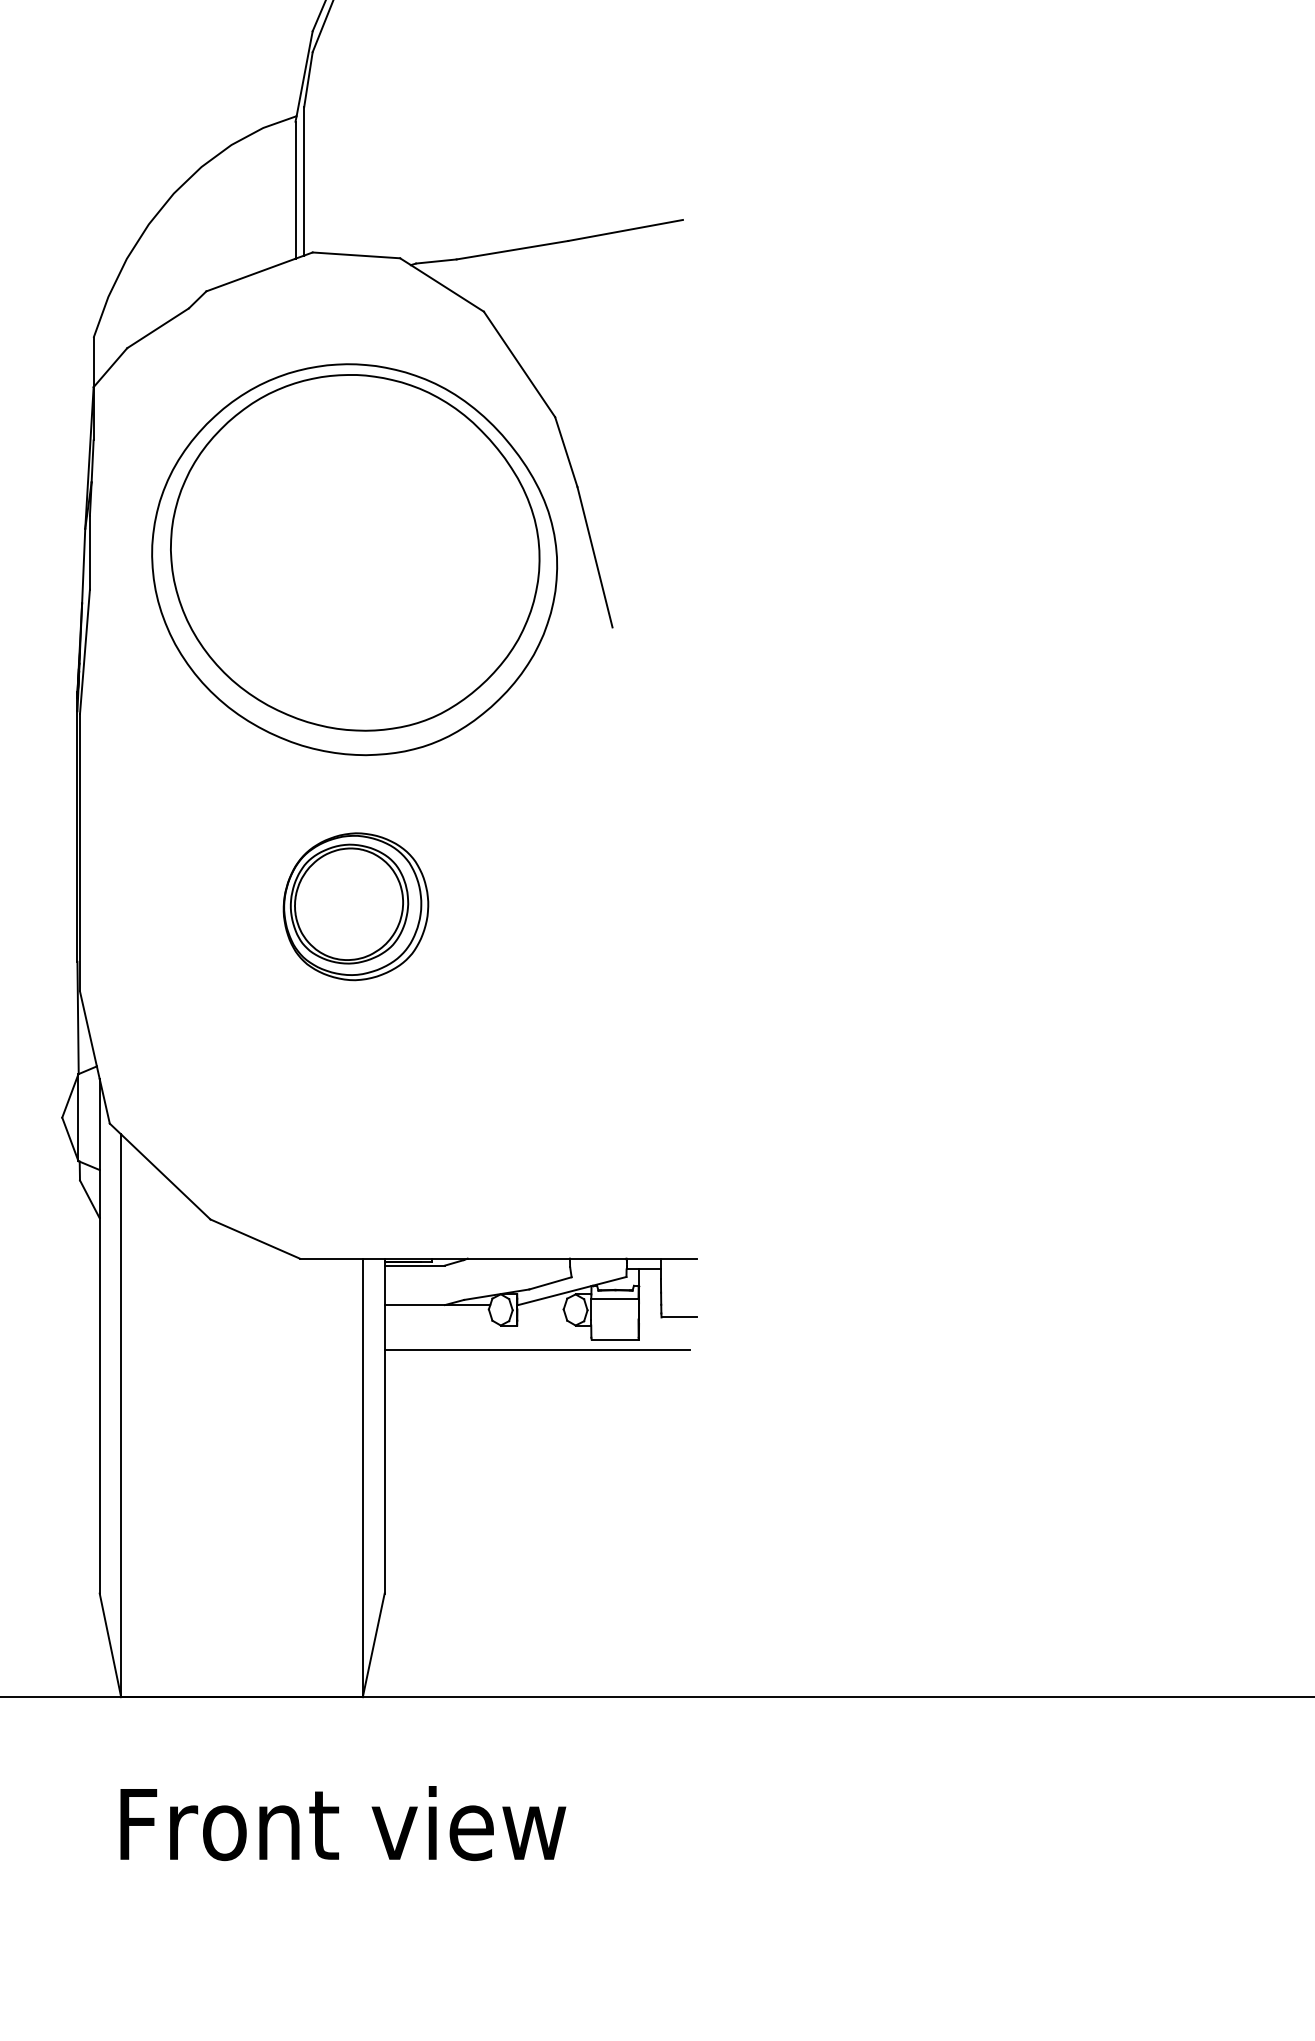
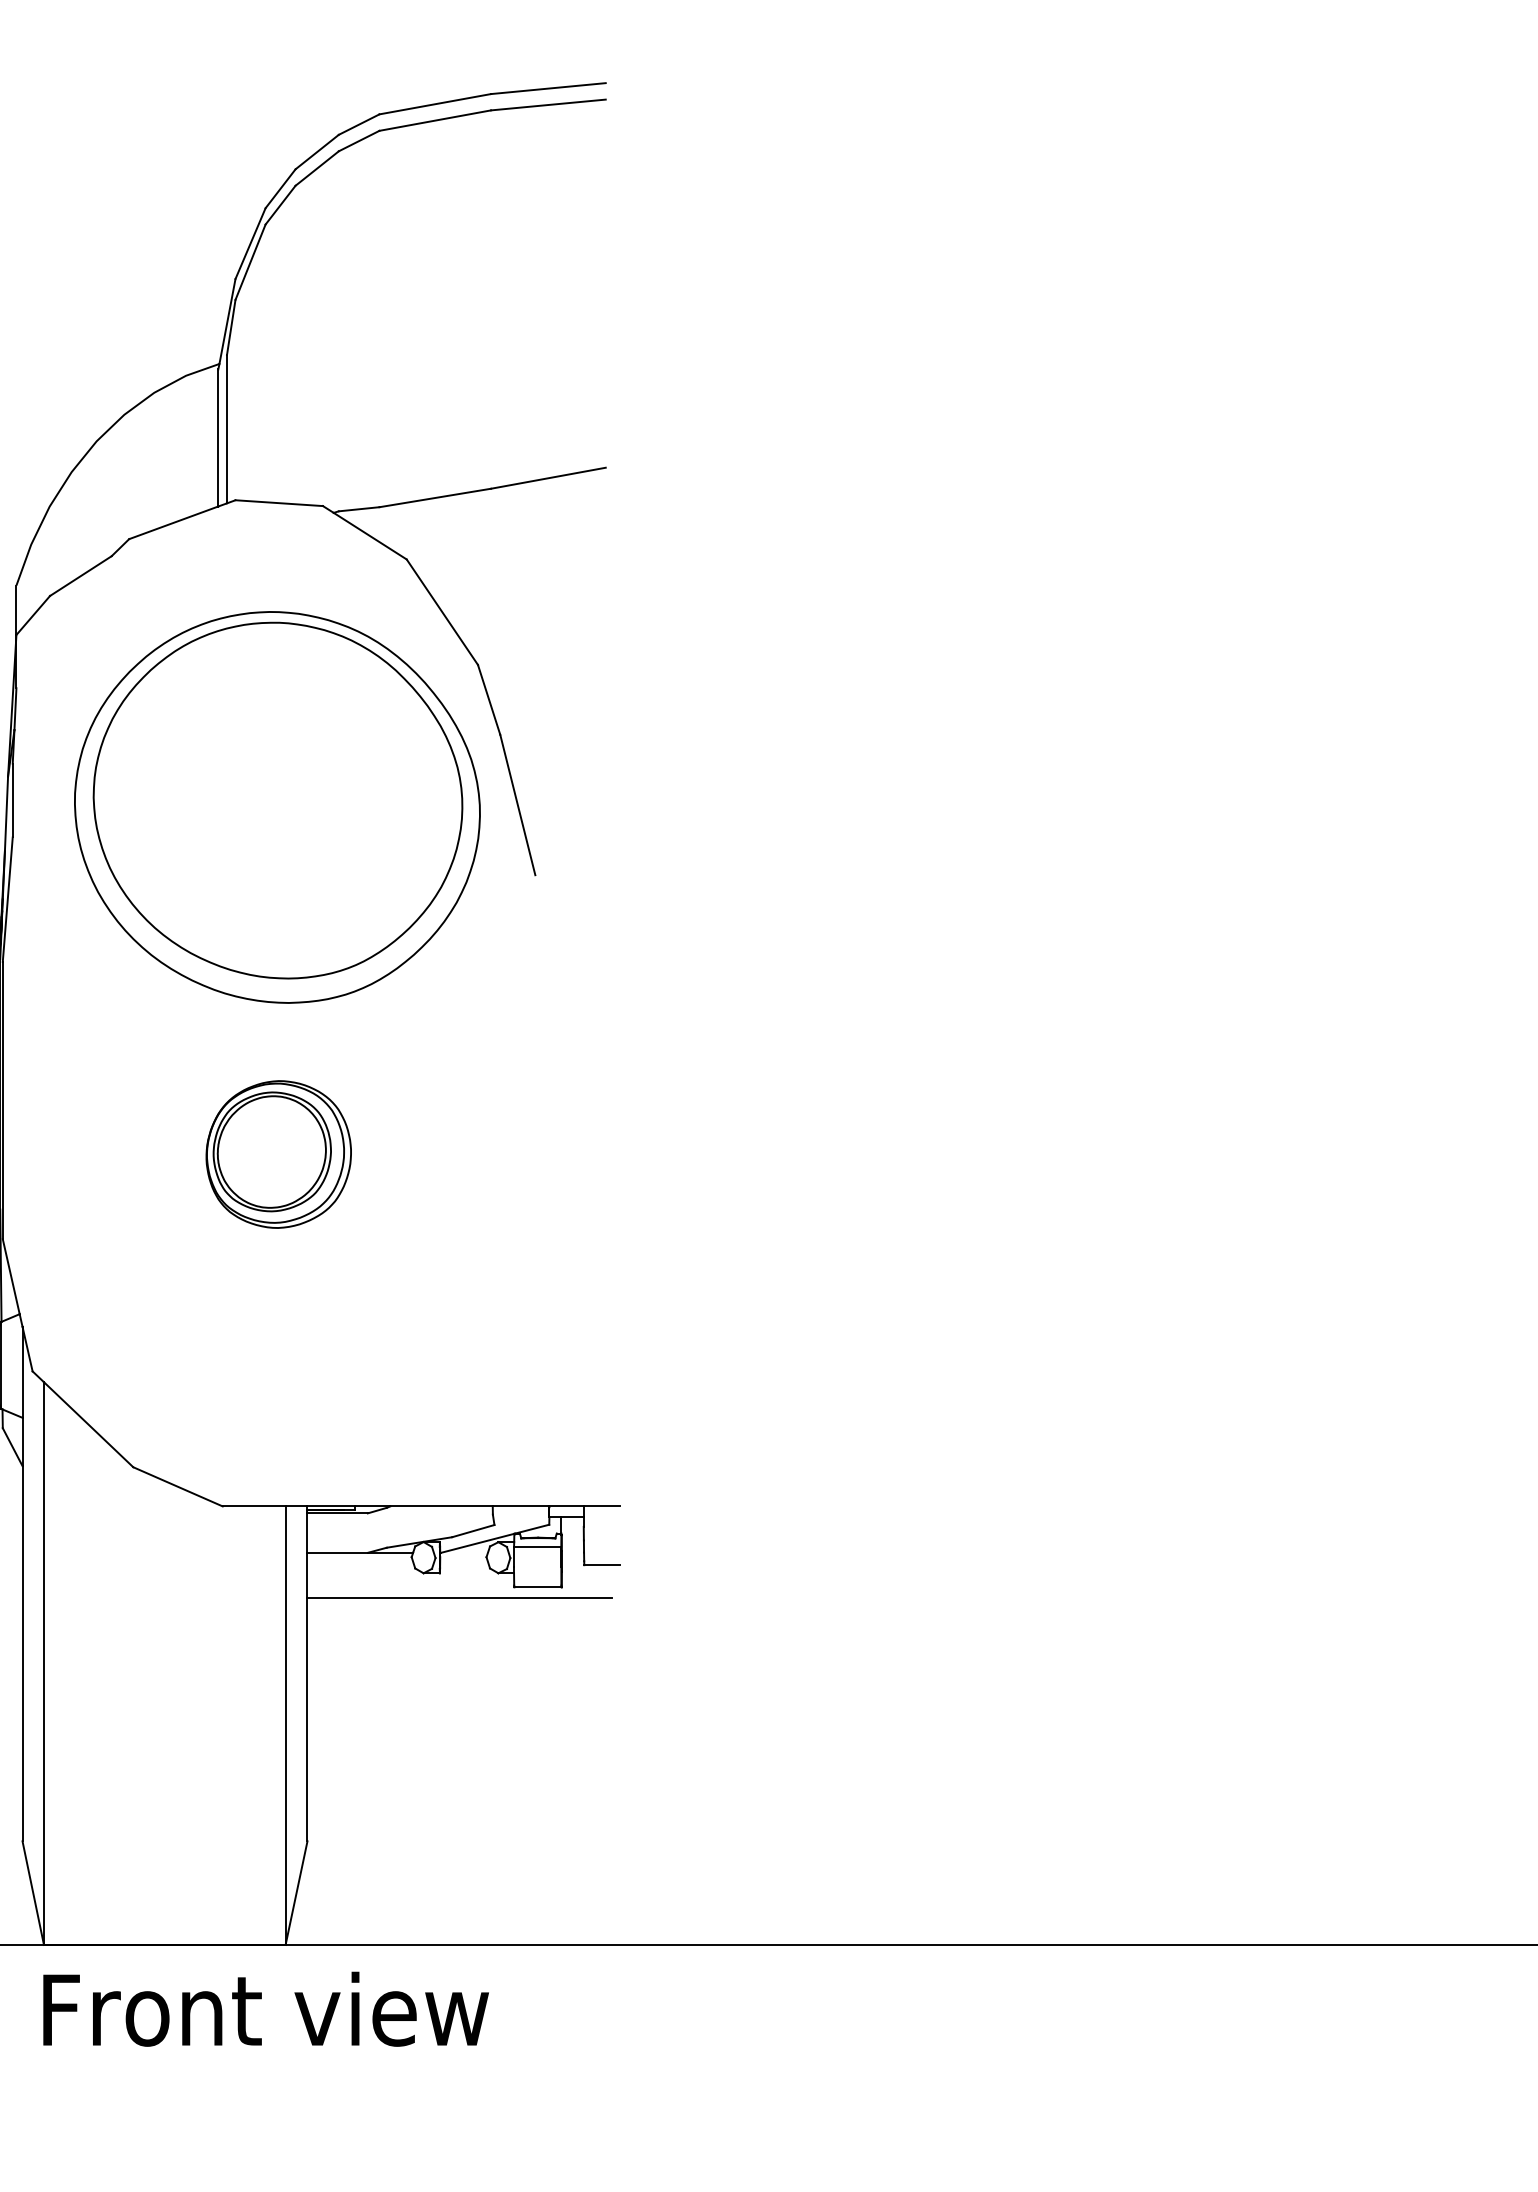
text: (342, 1822) -> (265, 2008), moved

